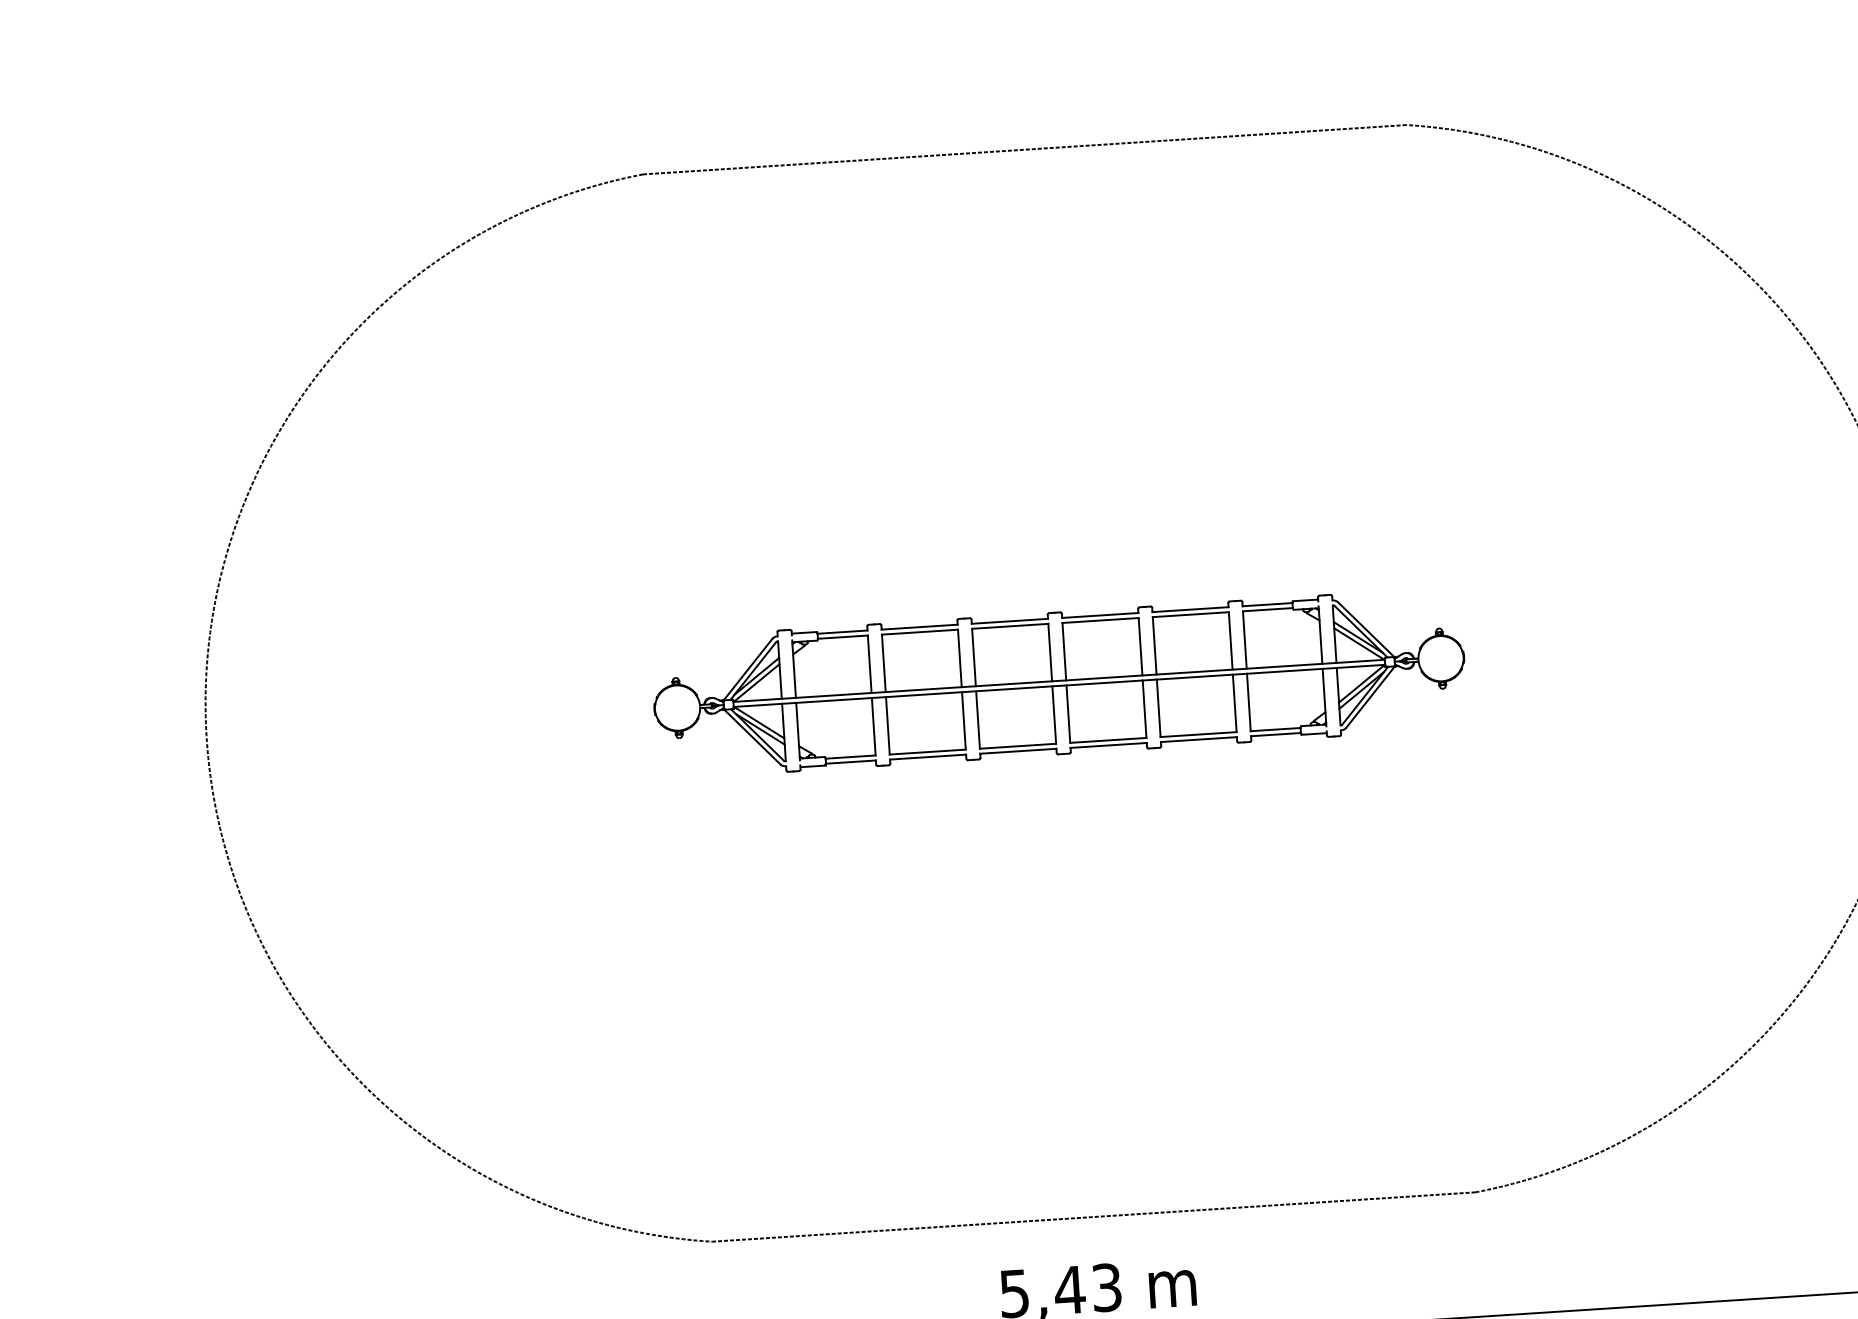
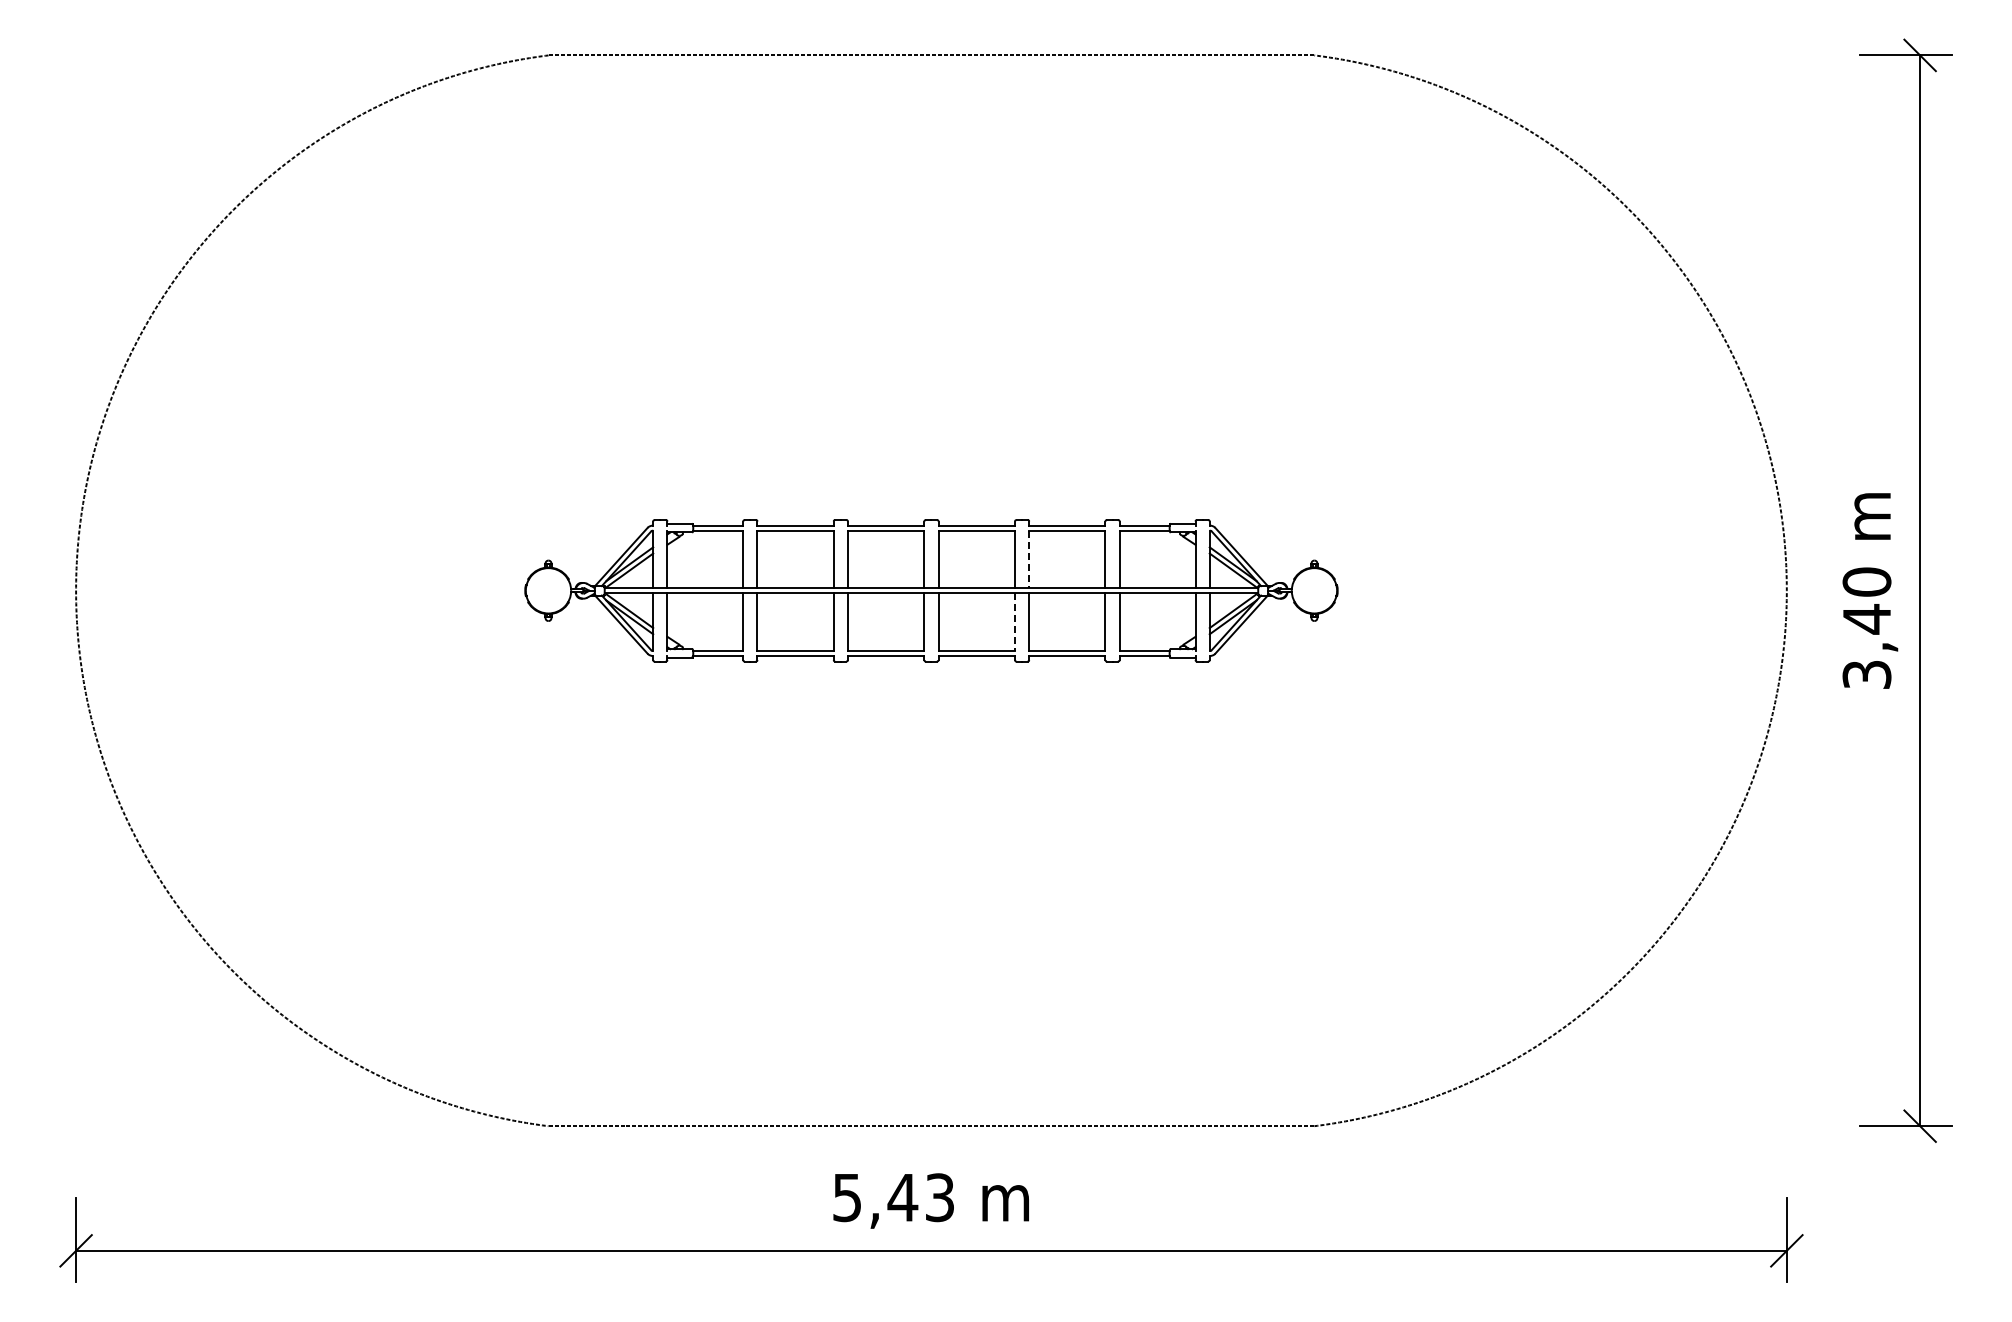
line: (1154, 645) -> (1029, 559), solid -> dashed
line: (1145, 709) -> (1015, 622), solid -> dashed

